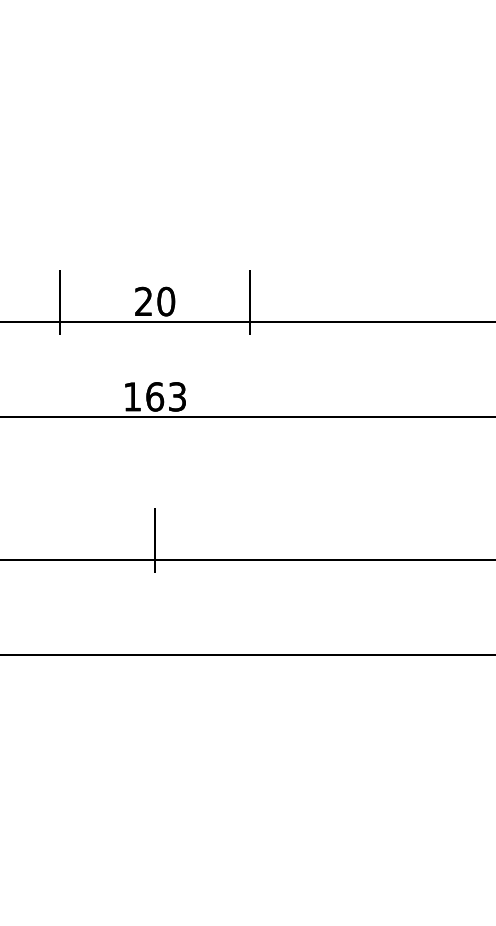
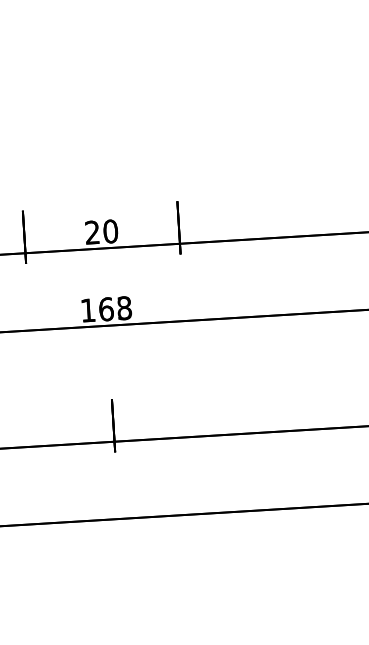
text: (177, 396) -> (124, 307), 163 -> 168

